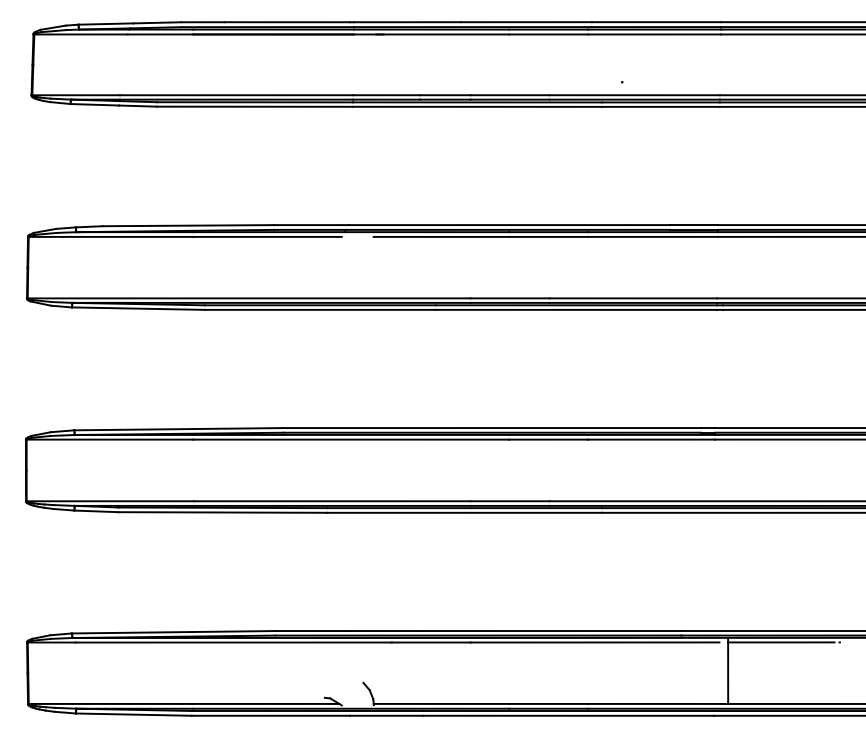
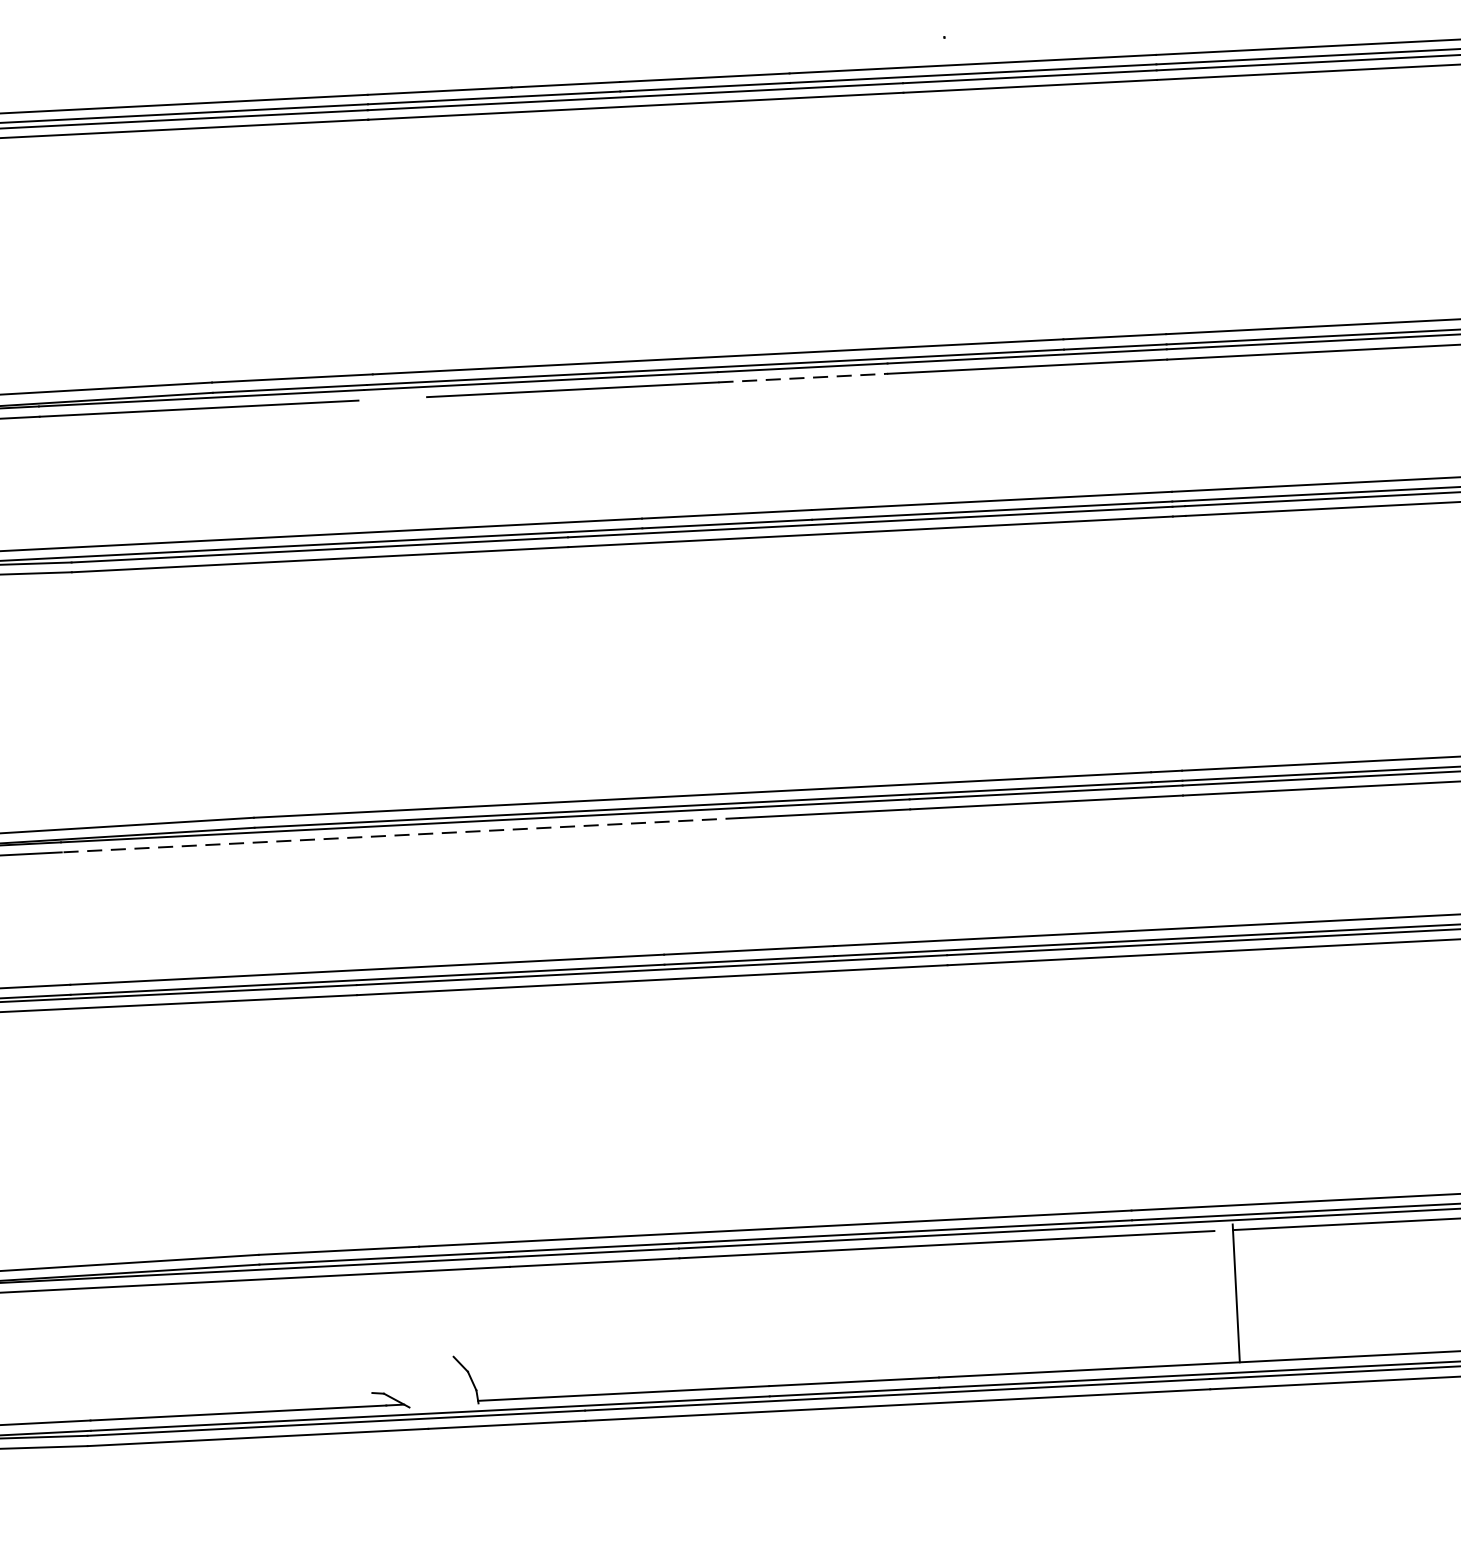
line: (549, 236) -> (804, 377), solid -> dashed
line: (351, 439) -> (401, 834), solid -> dashed

